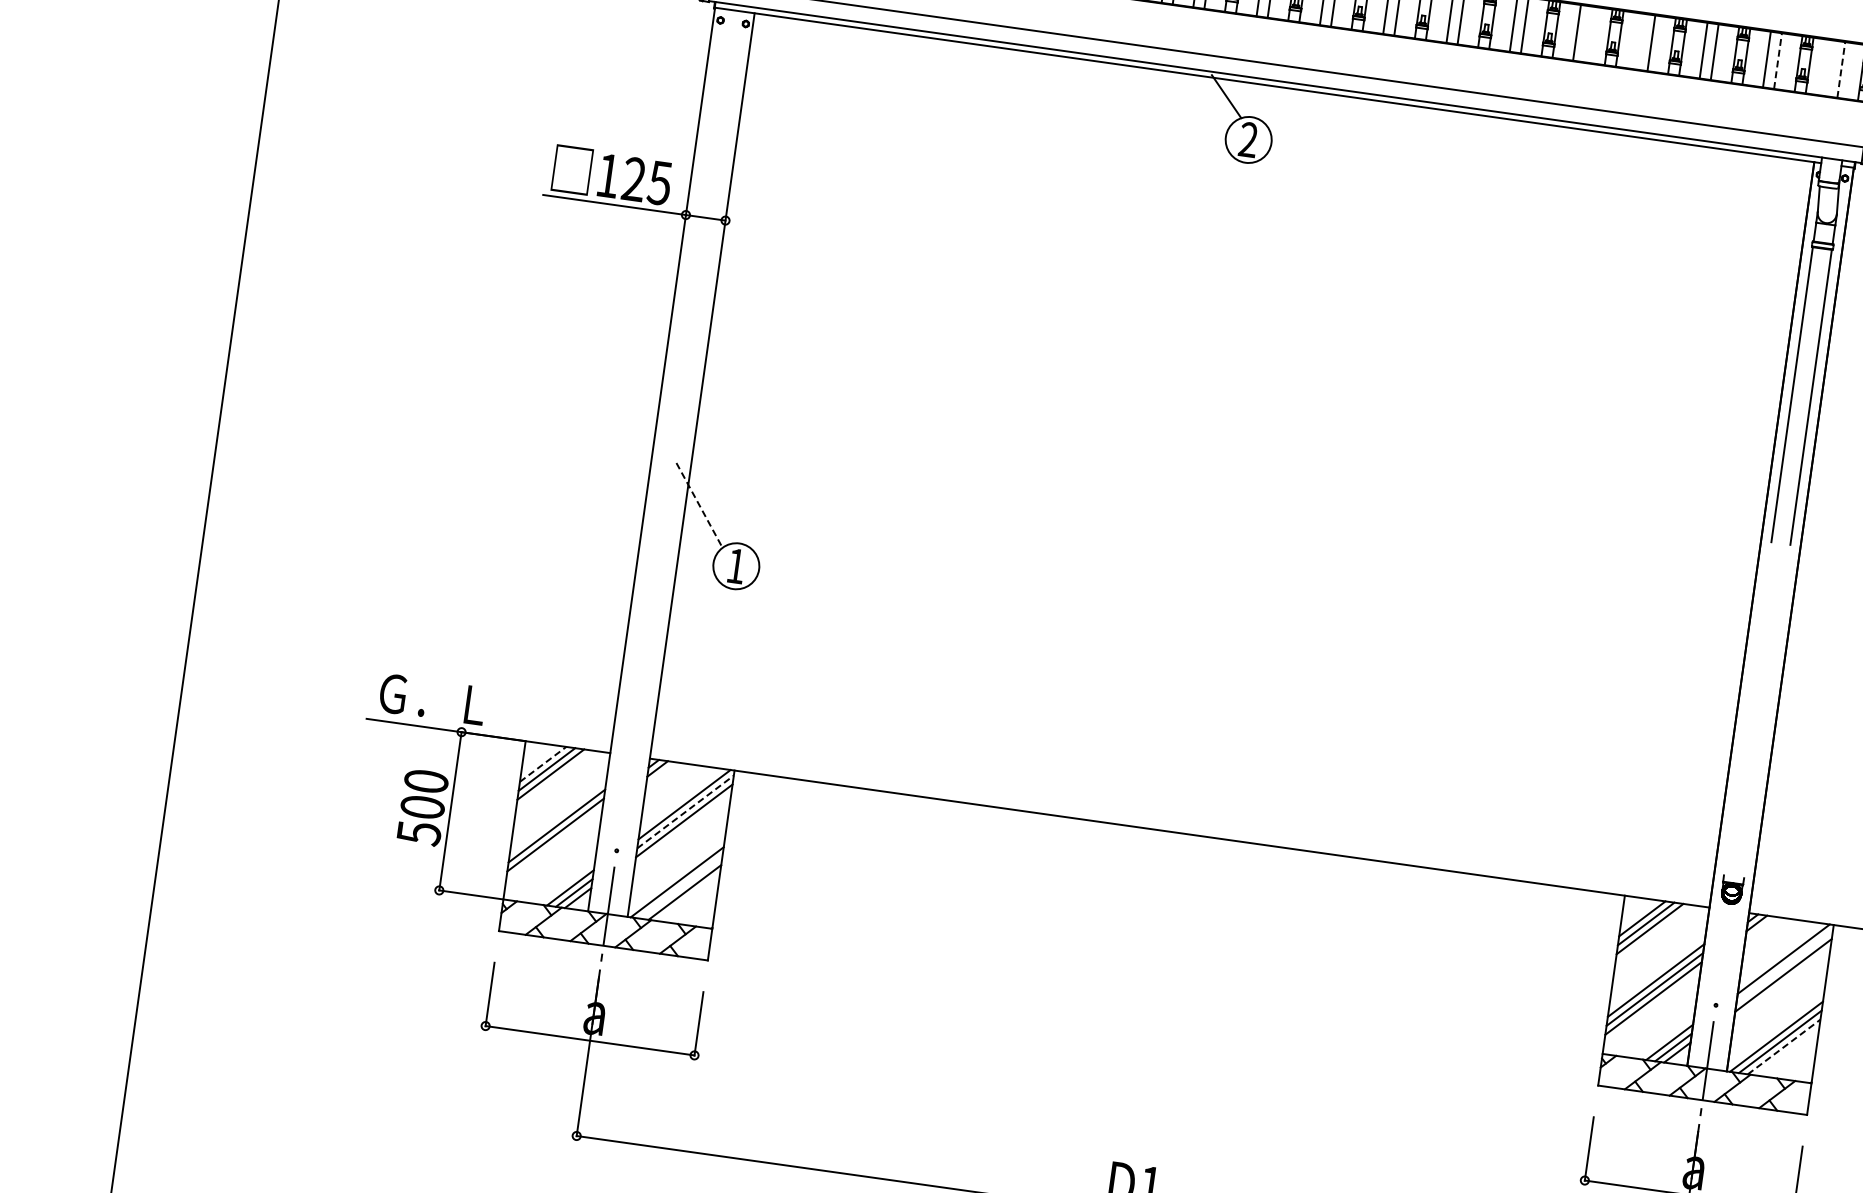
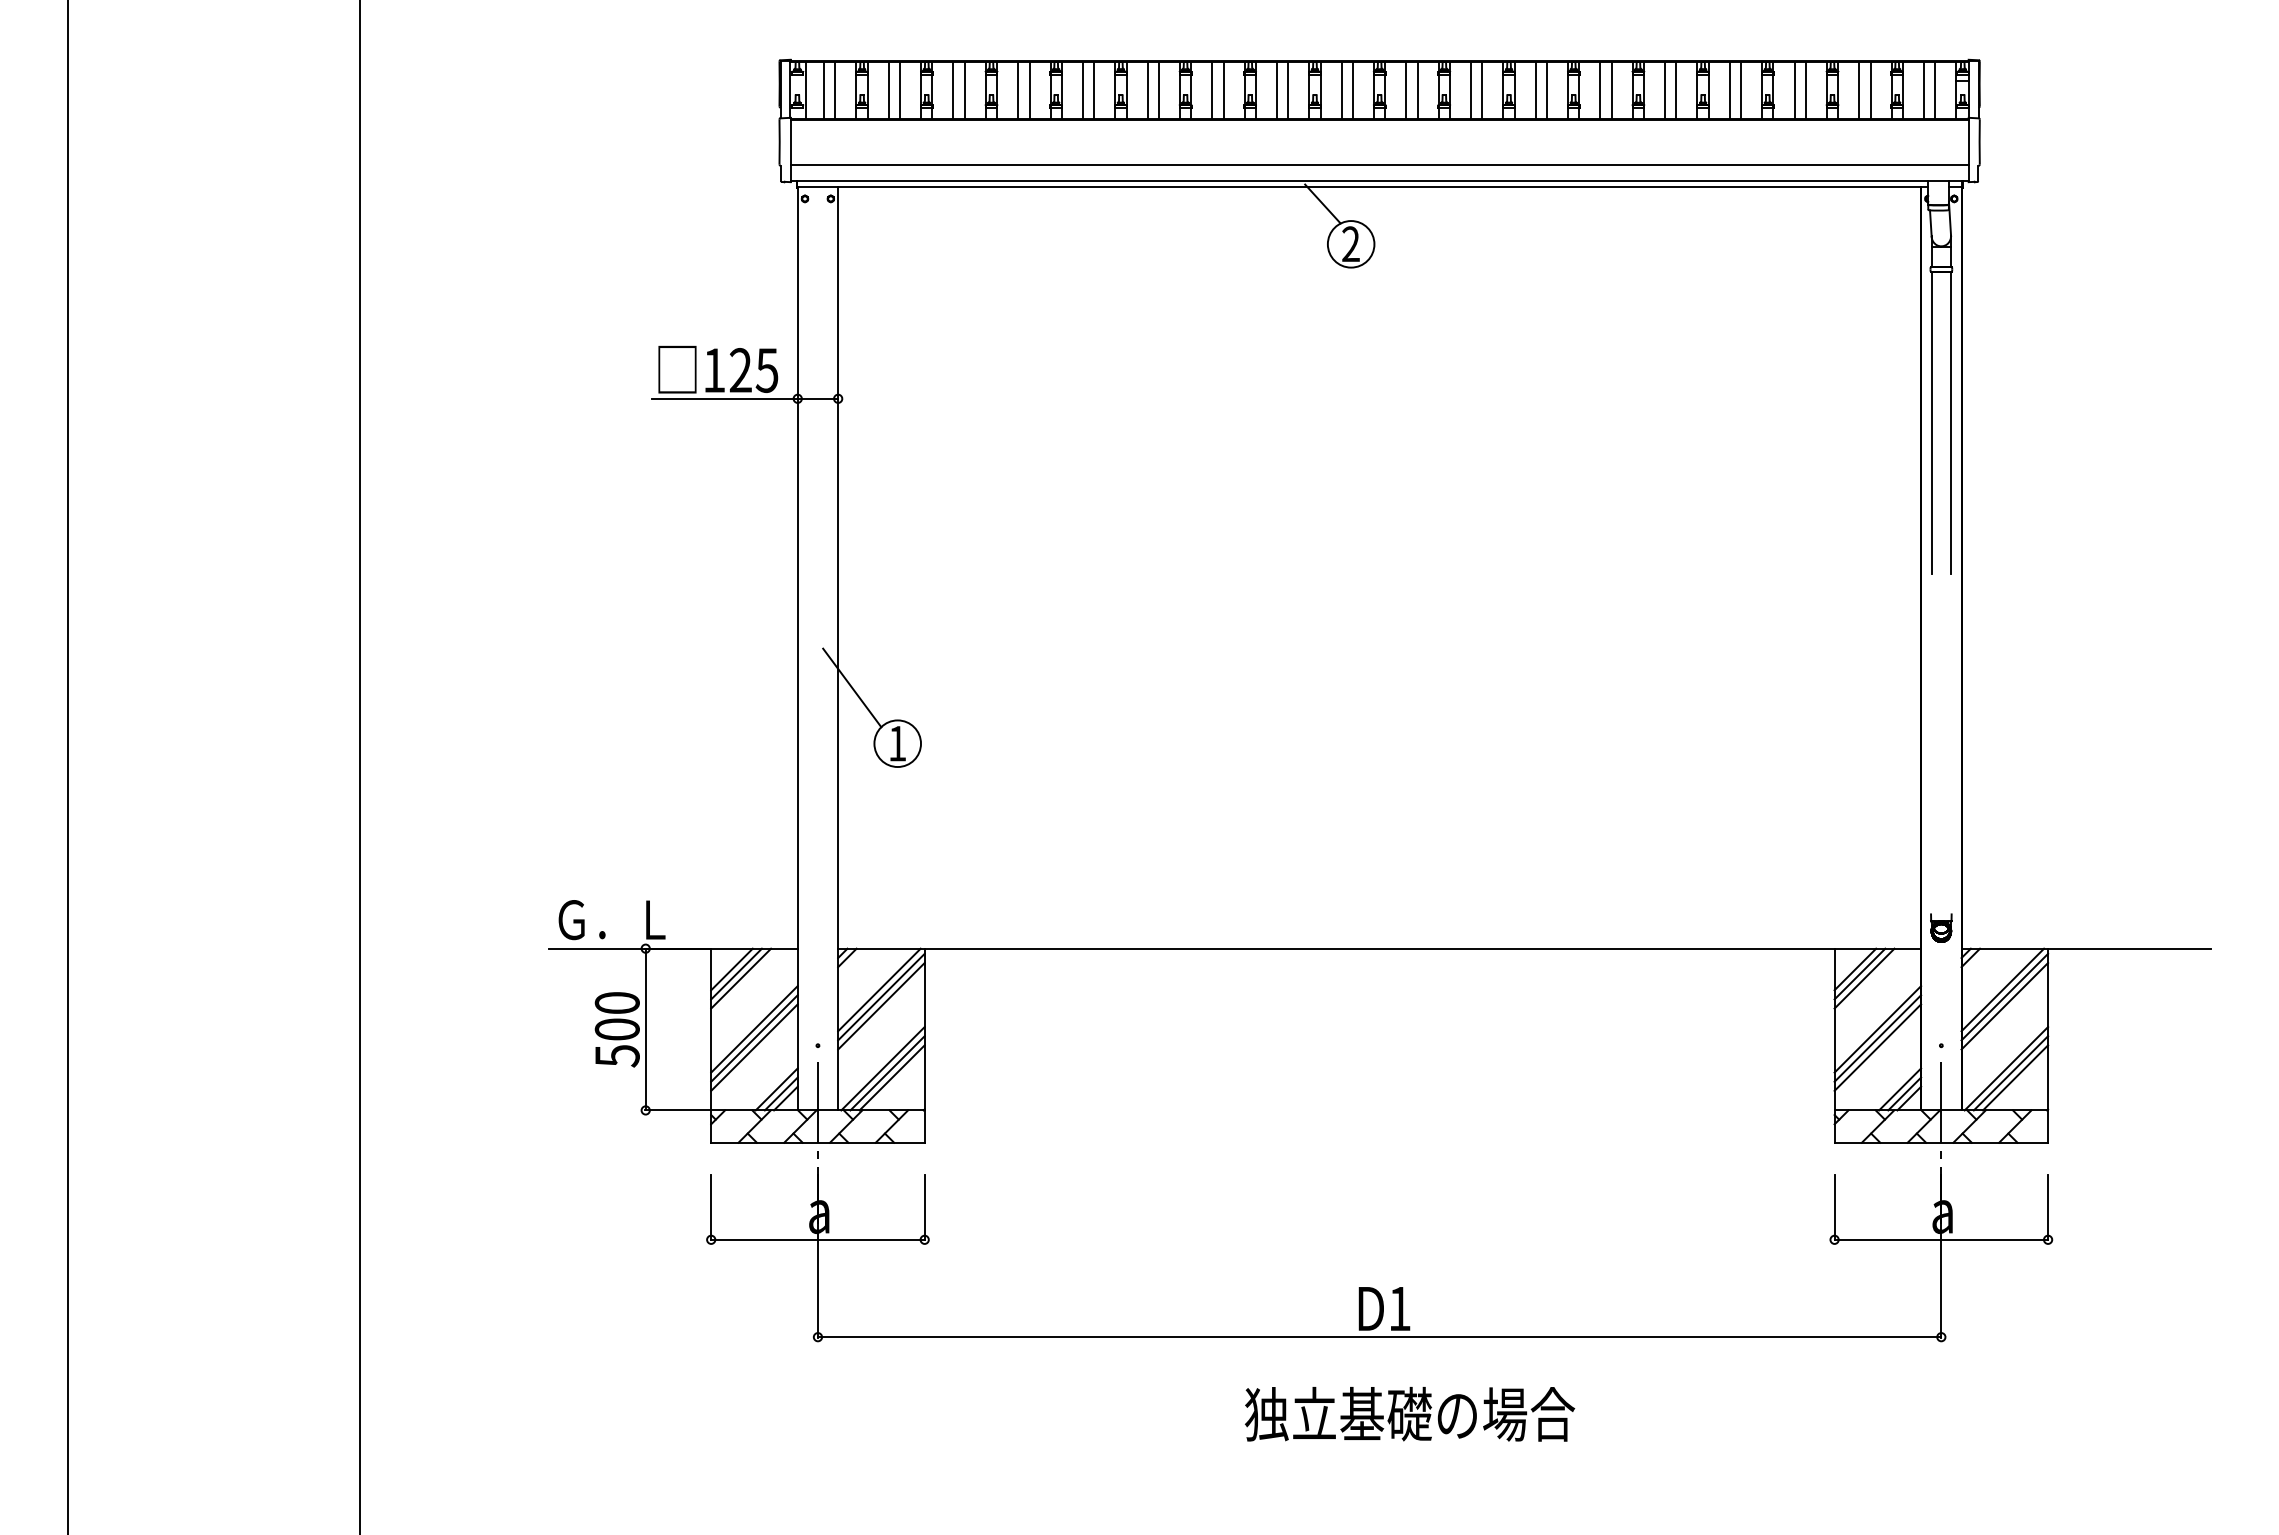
line: (1588, 34) -> (1676, 90), added
line: (1640, 41) -> (1729, 90), added
line: (1778, 60) -> (1870, 90), dashed -> solid
line: (1829, 68) -> (1923, 90), added
line: (1841, 69) -> (1935, 90), dashed -> solid
line: (699, 505) -> (852, 687), dashed -> solid
line: (543, 764) -> (732, 969), dashed -> solid
line: (685, 811) -> (881, 996), dashed -> solid
line: (554, 843) -> (754, 1047), added
line: (681, 887) -> (887, 1073), added
line: (1784, 965) -> (2004, 996), added
line: (1784, 1046) -> (2015, 1077), dashed -> solid

